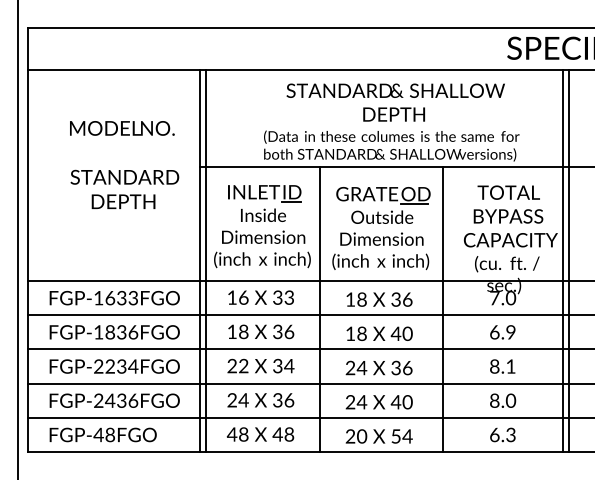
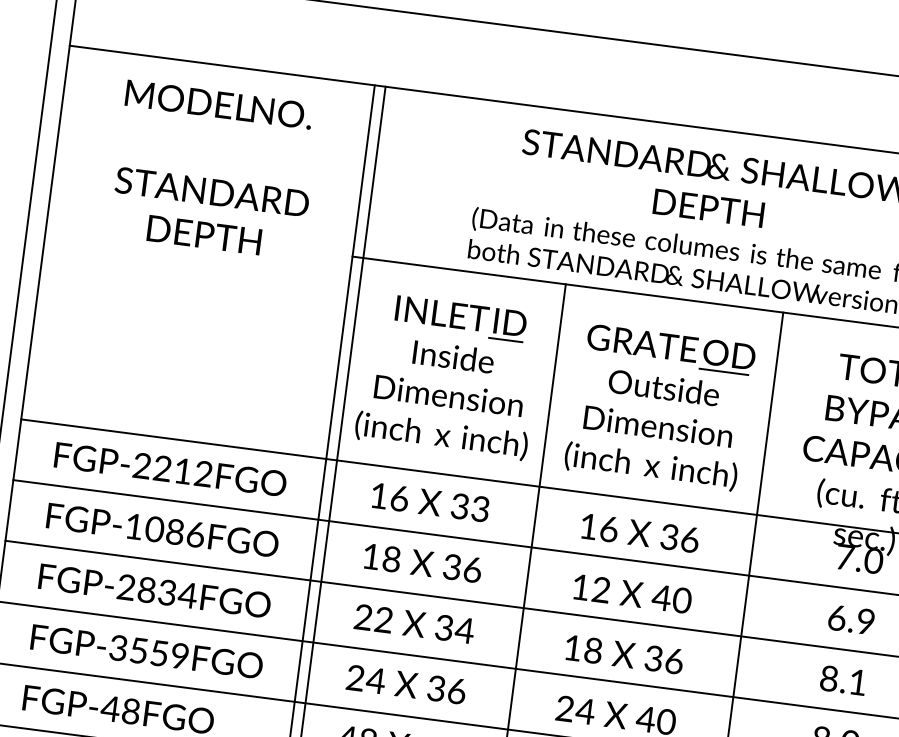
text: (124, 164) -> (214, 169), moved
text: (115, 297) -> (172, 468), FGP-1633FGO -> FGP-2212FGO
text: (361, 299) -> (608, 528), 18 -> 16
text: (115, 332) -> (164, 530), FGP-1836FGO -> FGP-1086FGO
text: (361, 334) -> (600, 591), 18 -> 12
text: (109, 366) -> (145, 589), FGP-2234FGO -> FGP-2834FGO
text: (356, 367) -> (583, 648), 24 -> 18
text: (116, 400) -> (150, 651), FGP-2436FGO -> FGP-3559FGO

